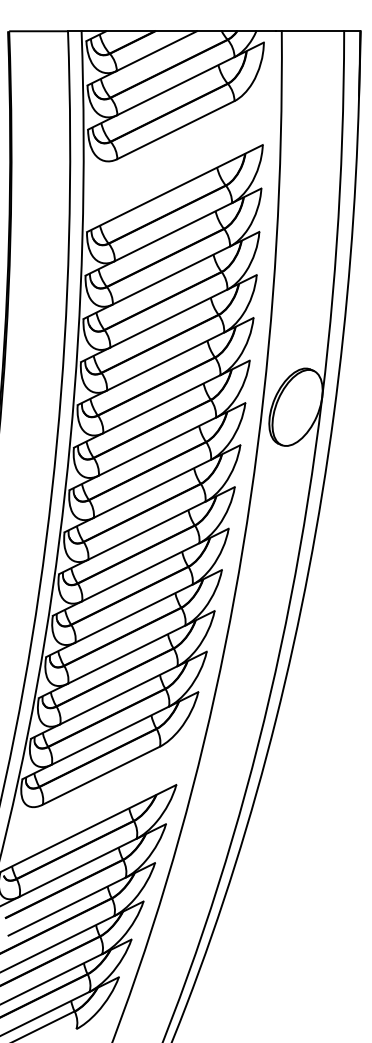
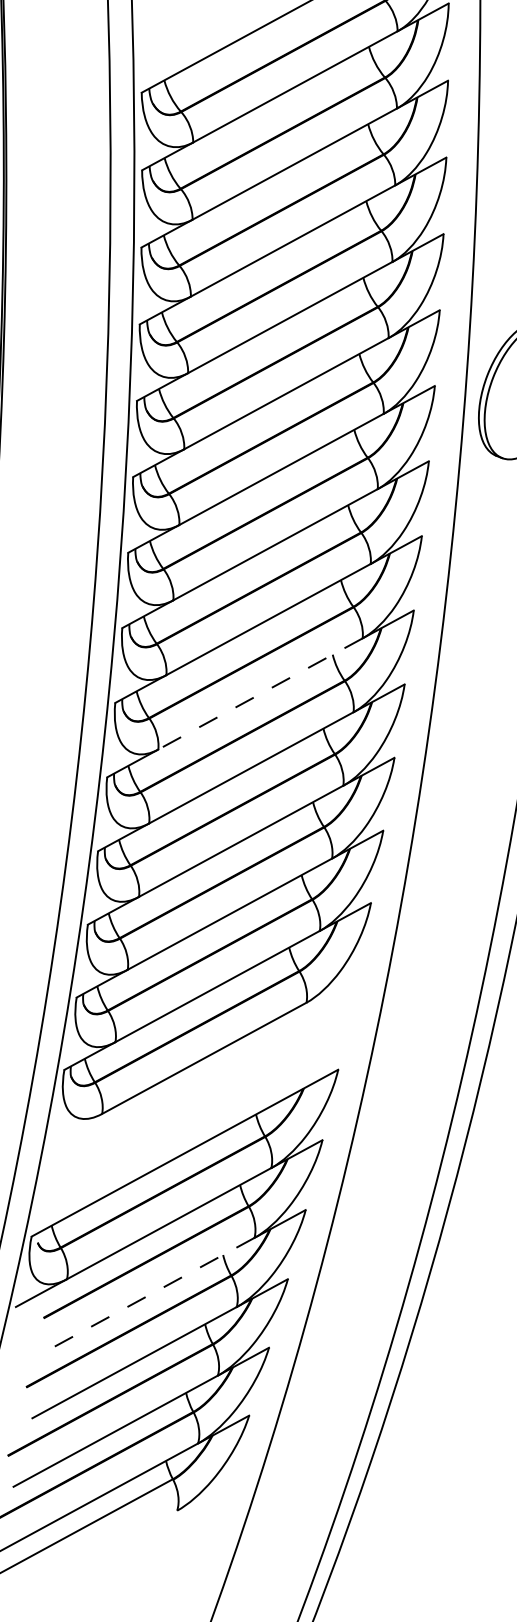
line: (140, 572) -> (260, 694), solid -> dashed
line: (66, 906) -> (151, 1293), solid -> dashed

